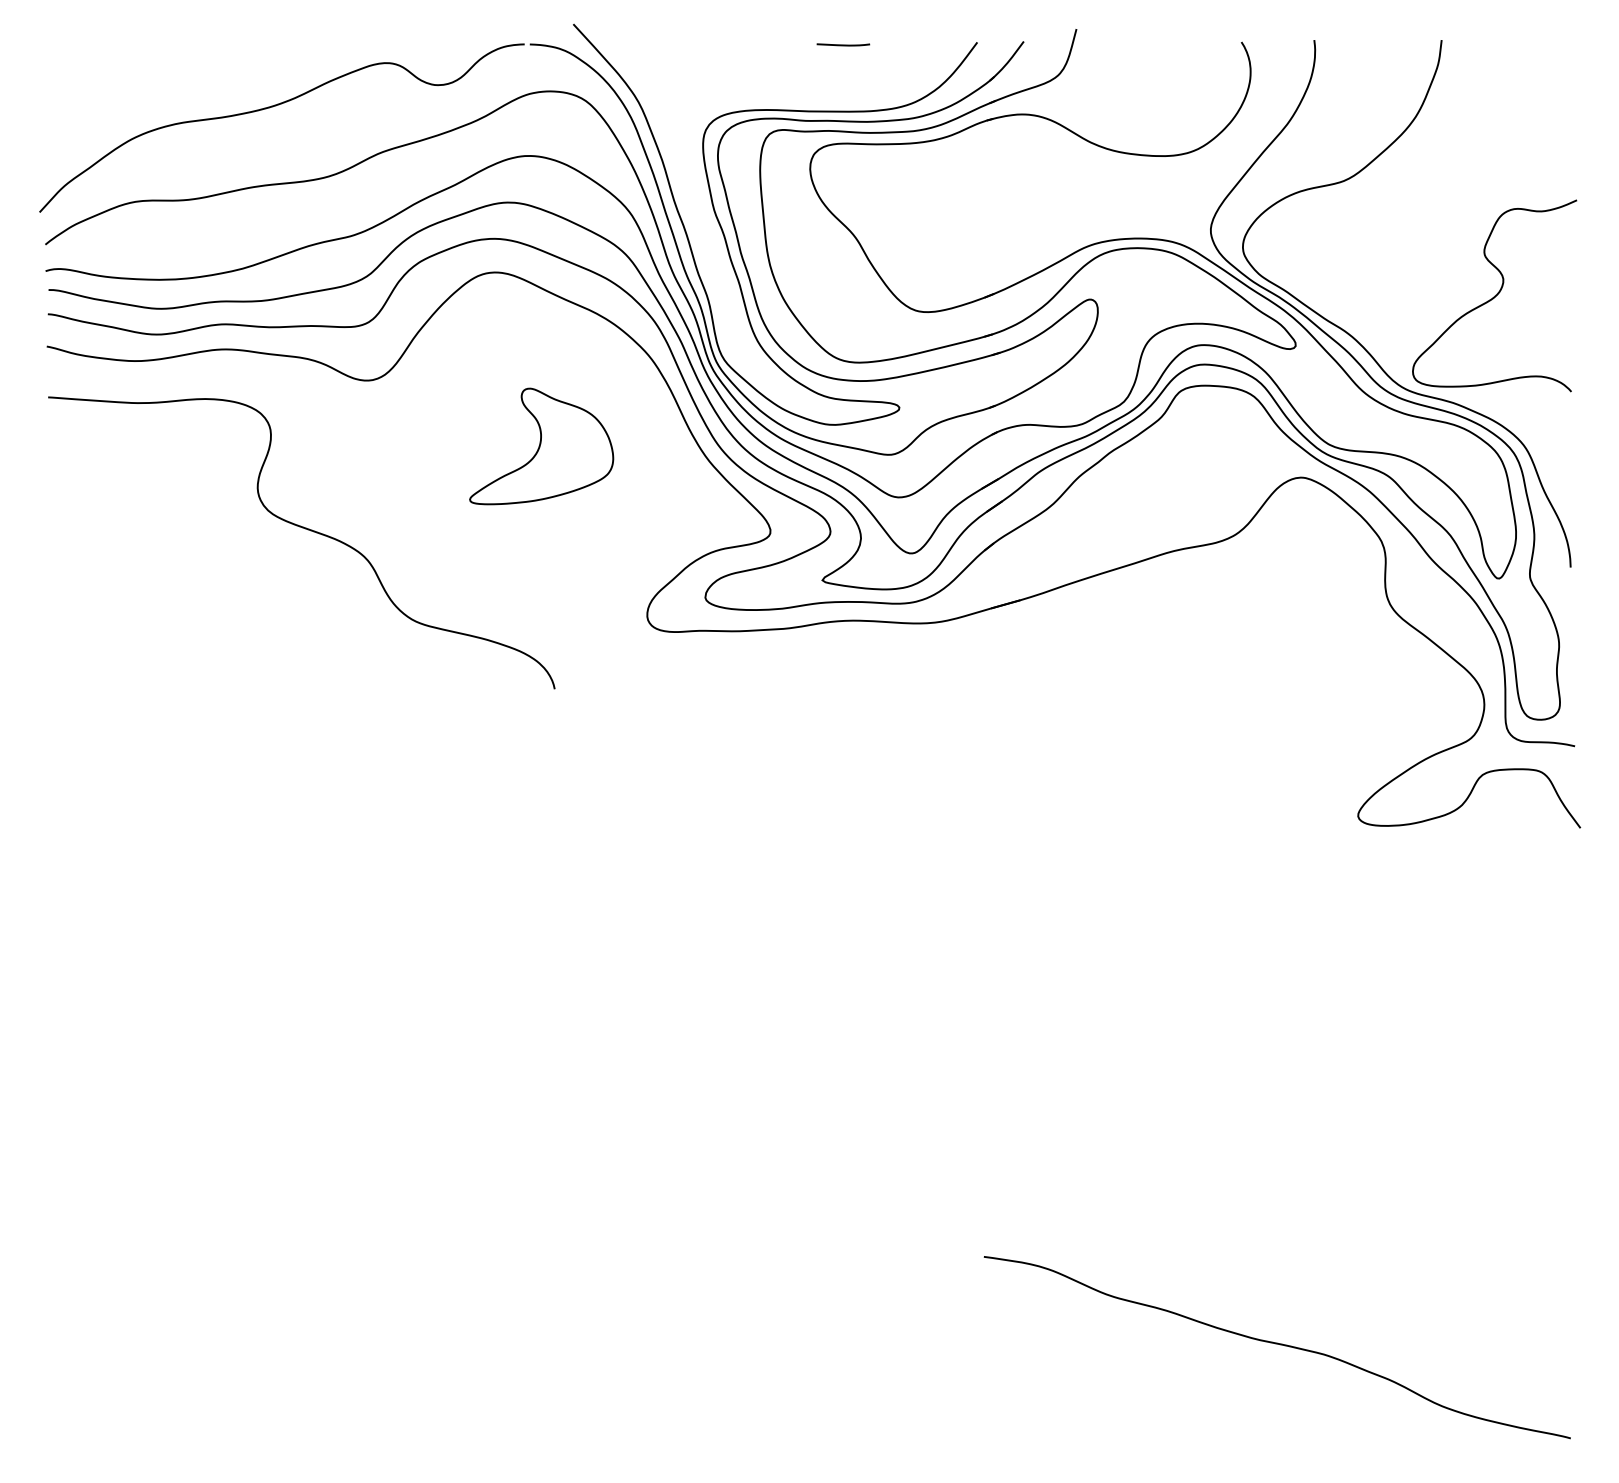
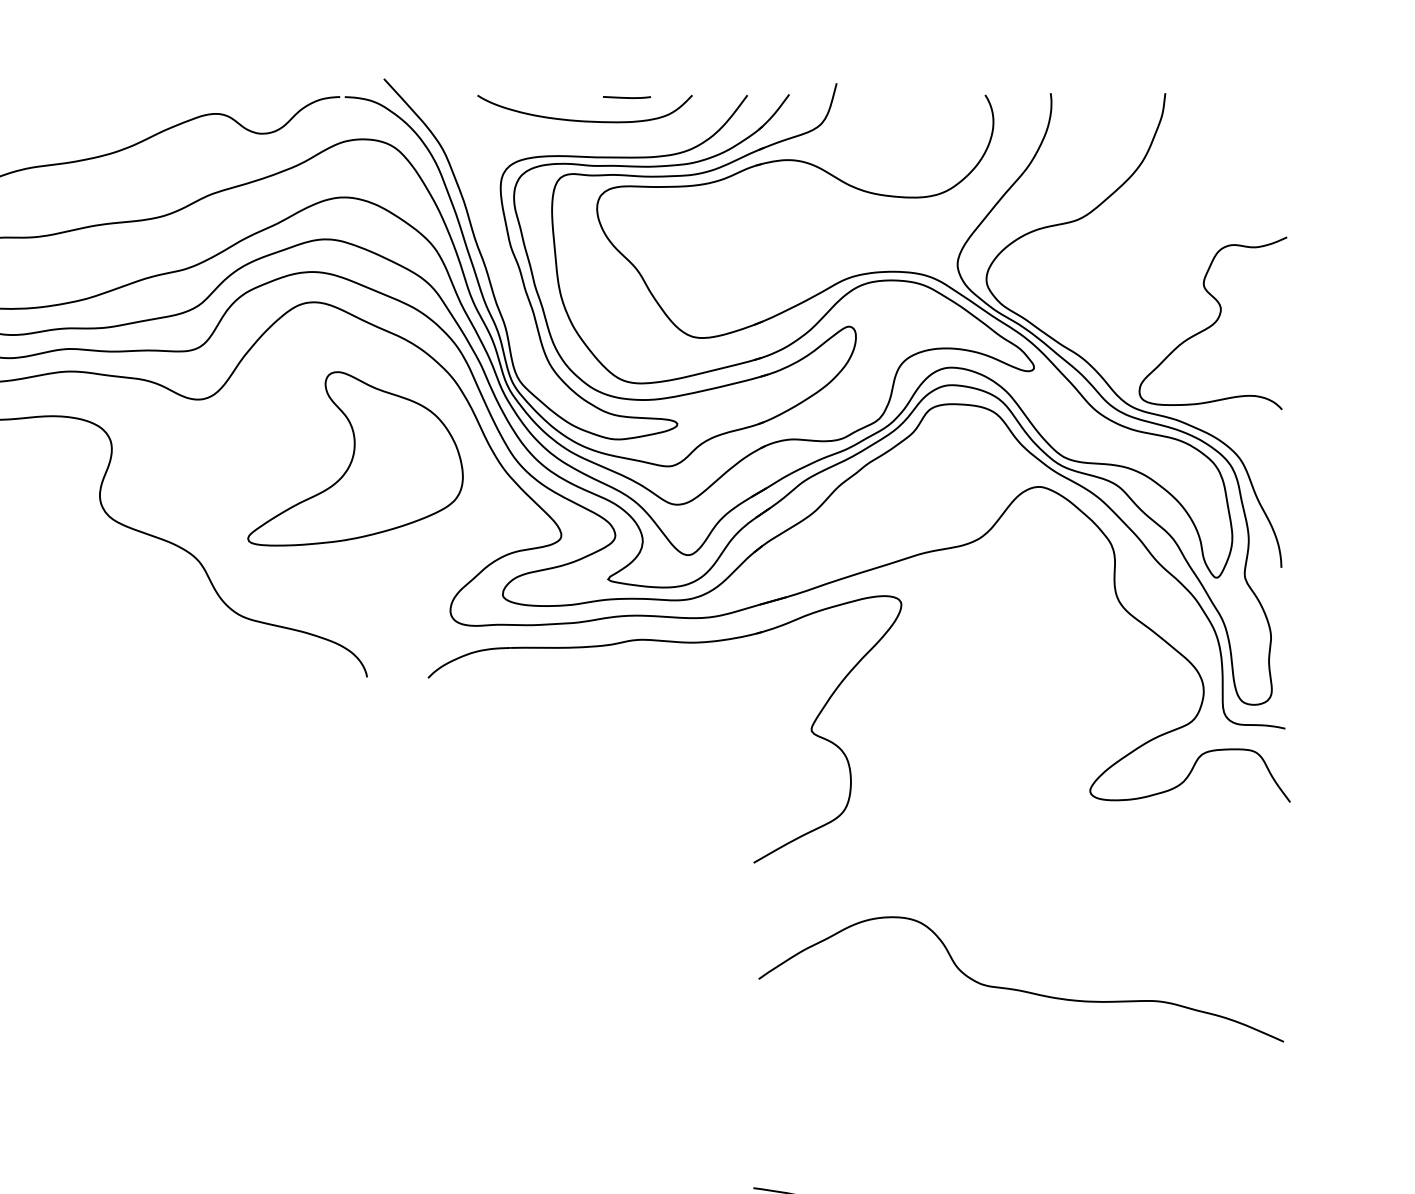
curve: (796, 70) -> (584, 120), added
part: (541, 446) -> (355, 458), size x1.67
part: (888, 650) -> (667, 642), added
curve: (1281, 1036) -> (1021, 989), added

